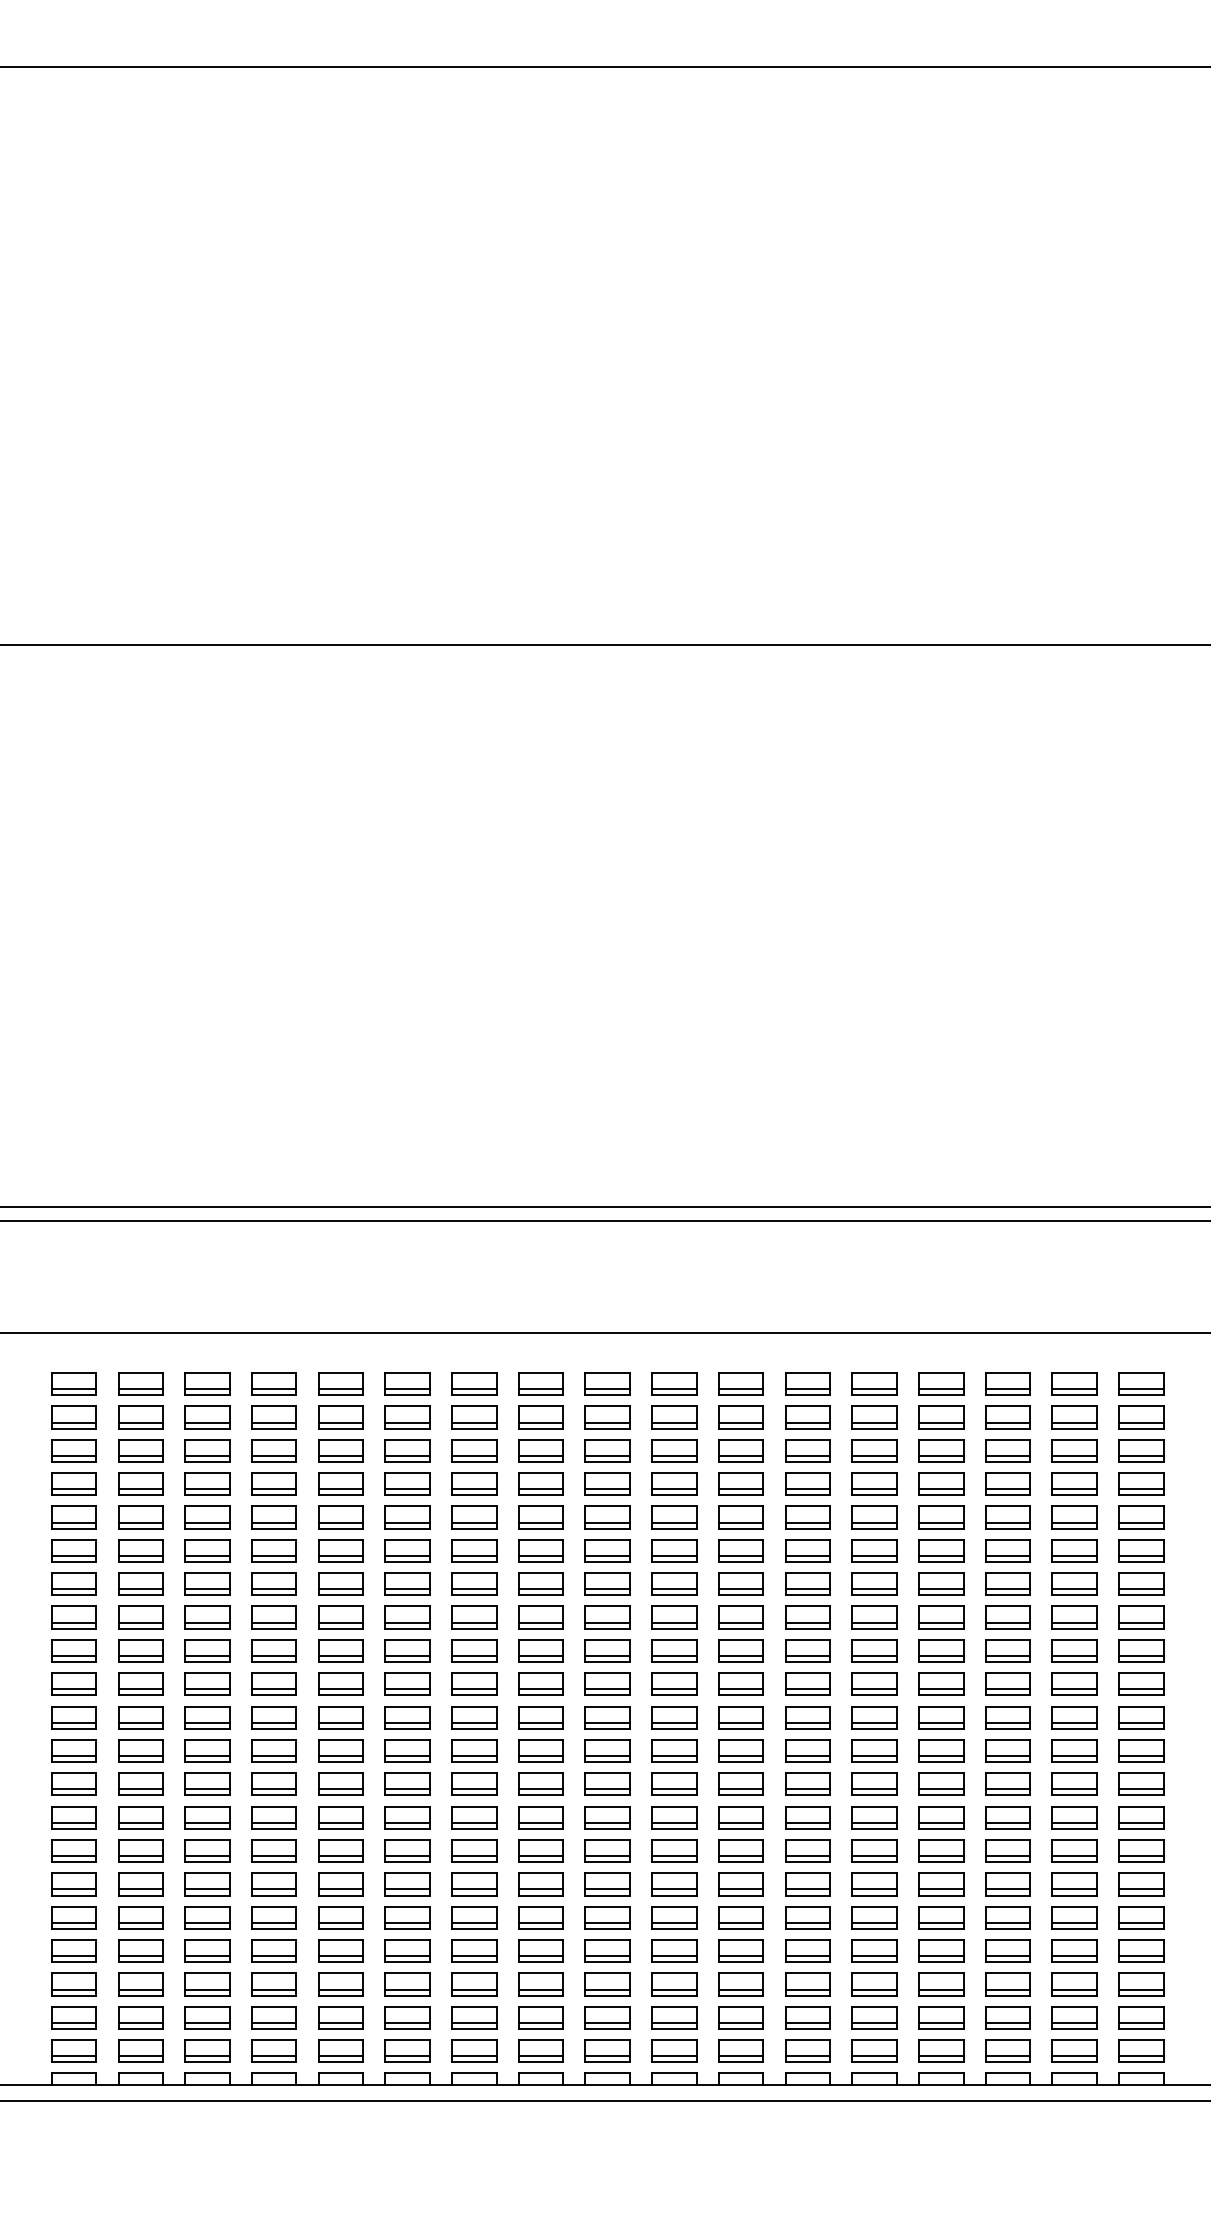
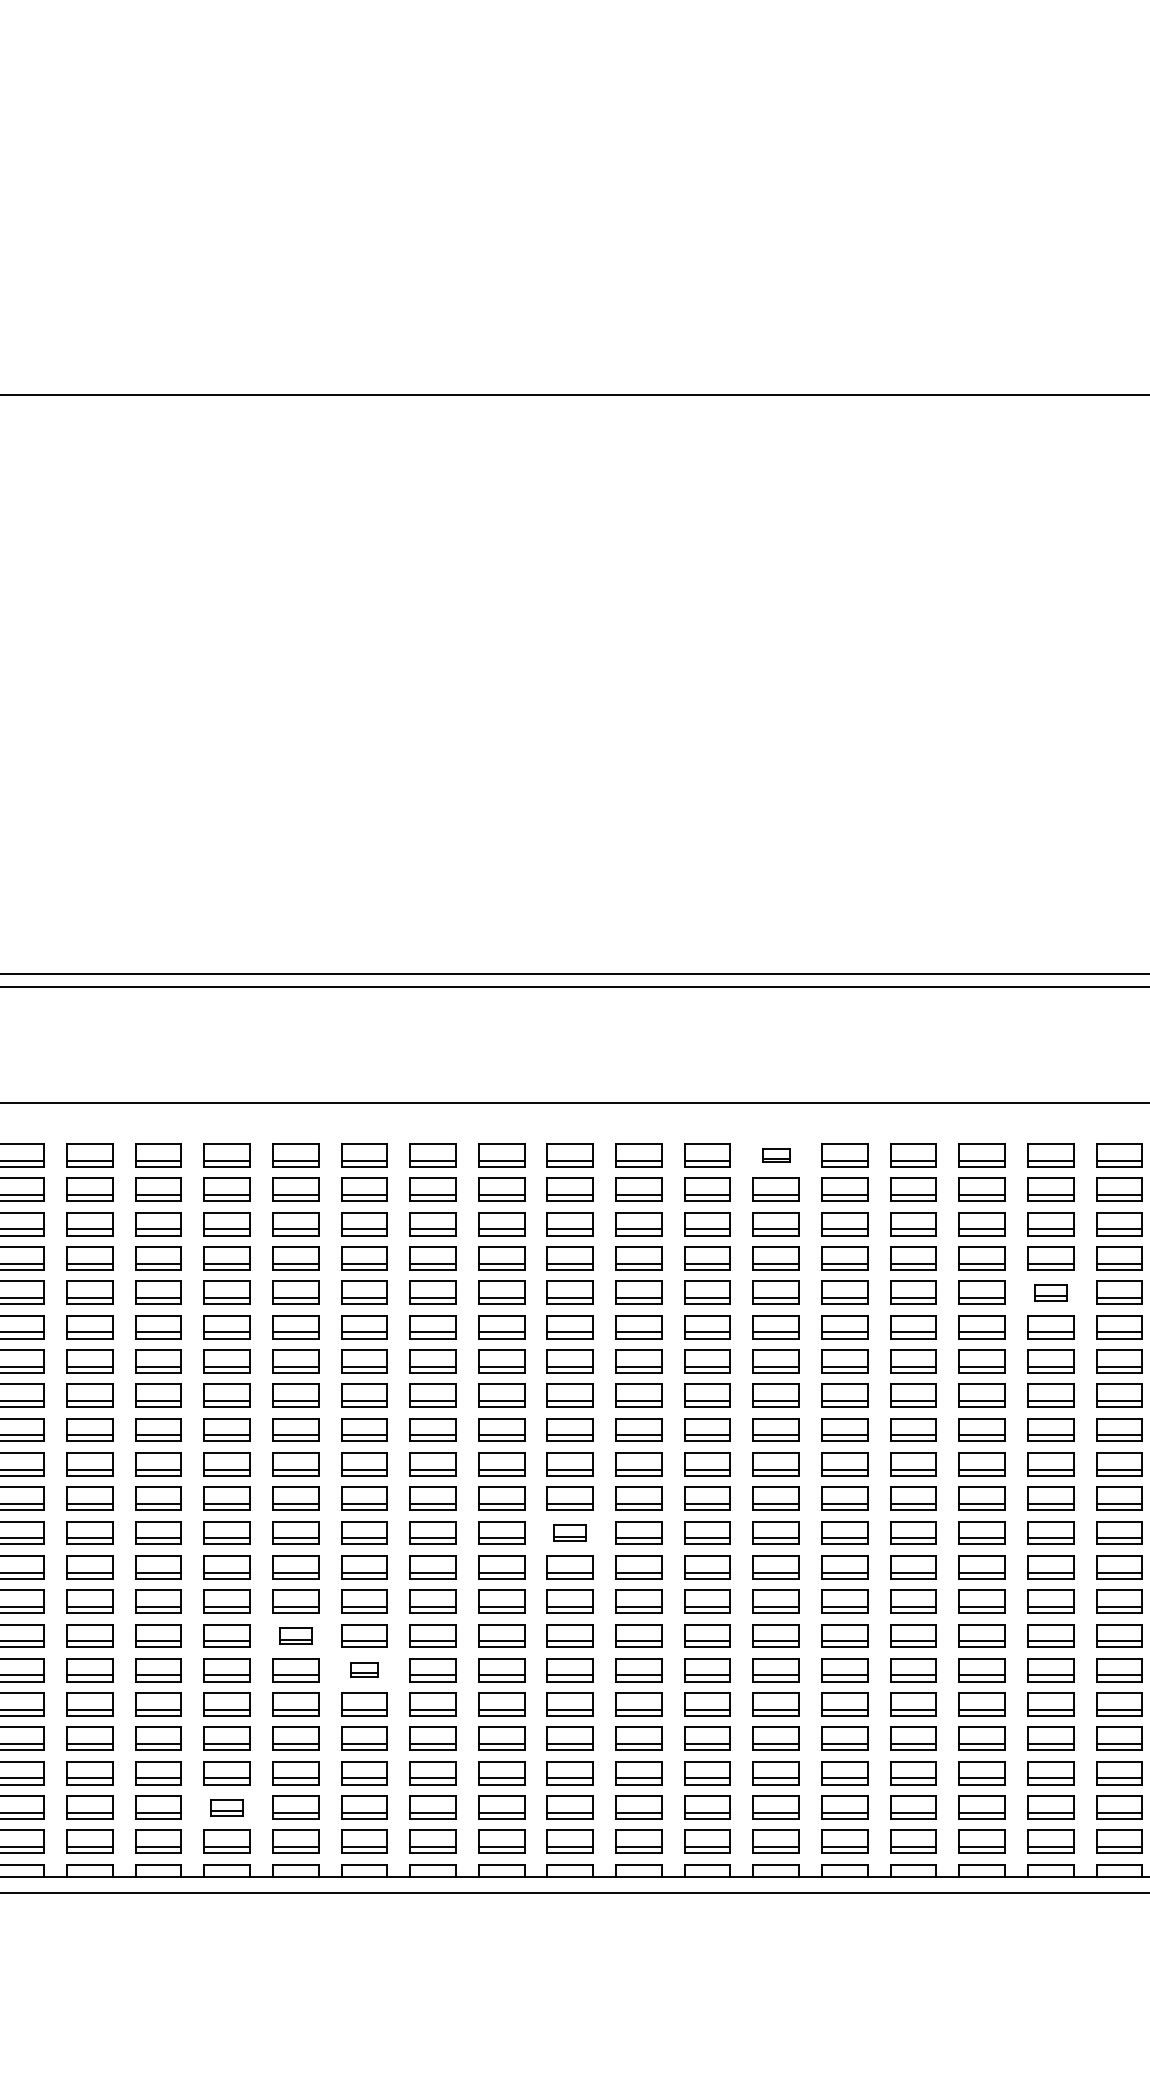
part: (807, 1383) -> (775, 1154), size x0.6
part: (1074, 1517) -> (1050, 1292), size x0.7
part: (607, 1750) -> (570, 1532), size x0.7
part: (340, 1850) -> (295, 1635), size x0.7
part: (407, 1884) -> (364, 1670), size x0.6
part: (273, 2017) -> (226, 1807), size x0.7

